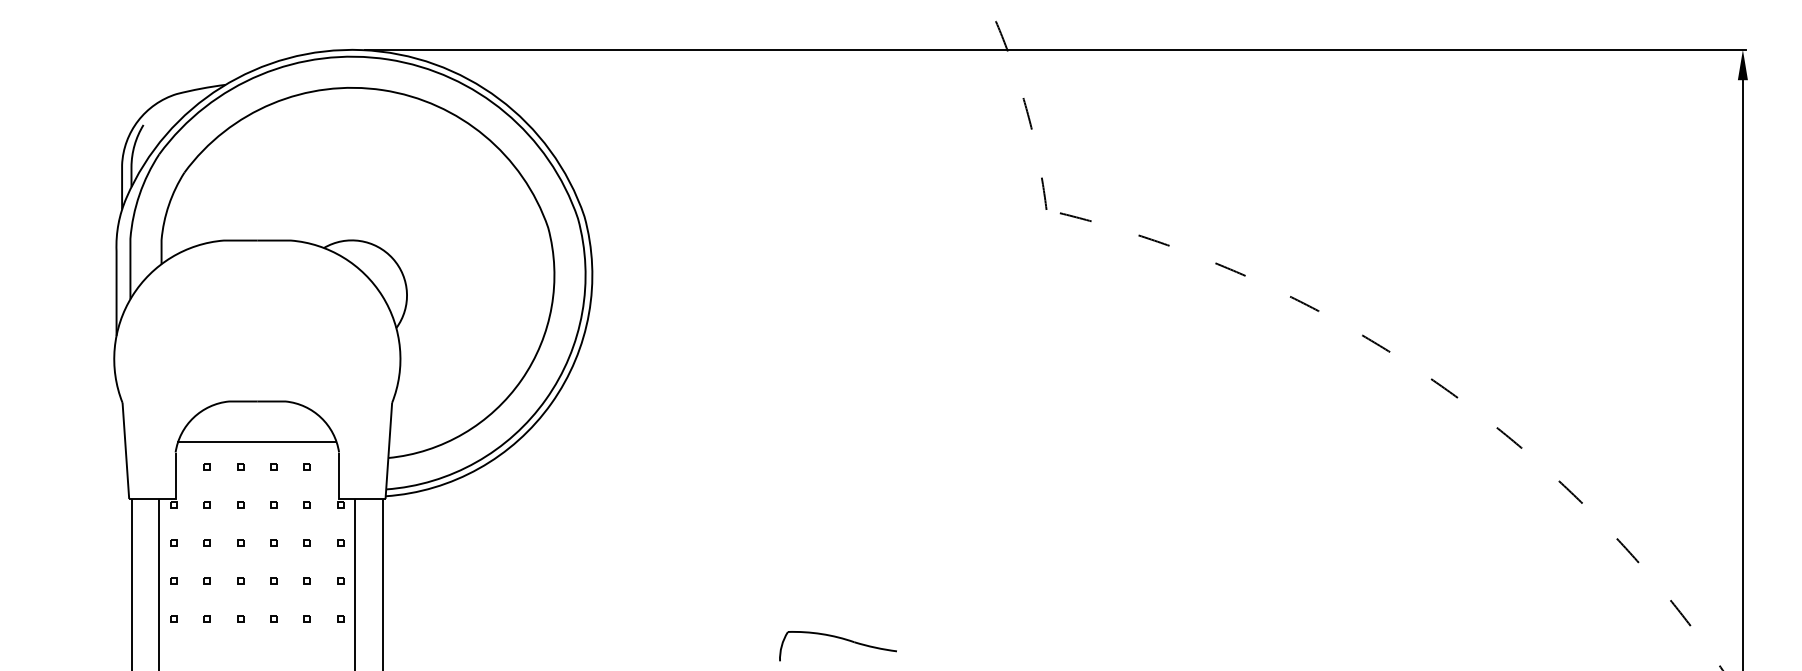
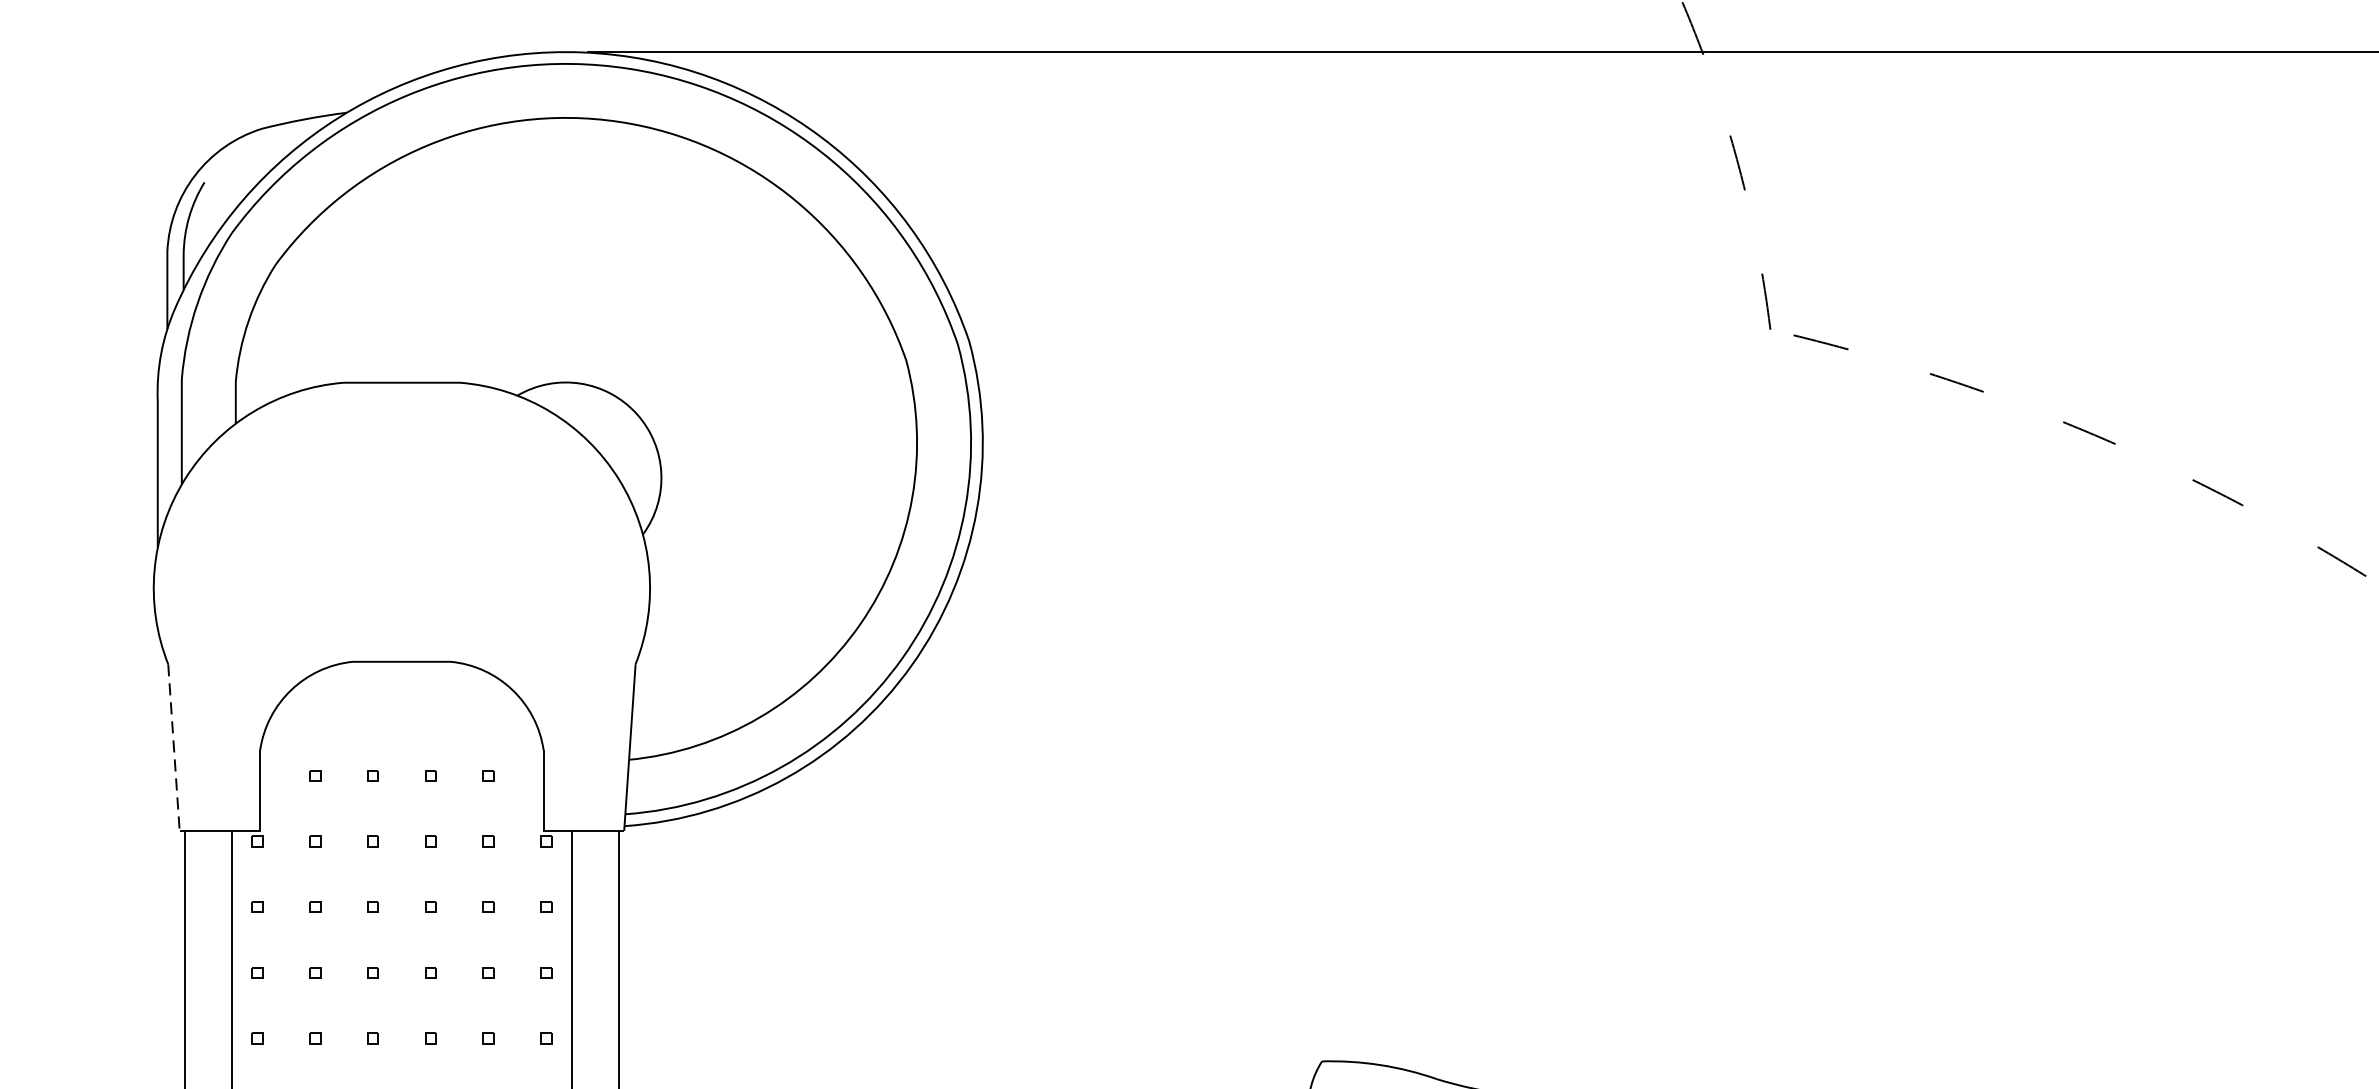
line: (257, 441) -> (402, 731), removed
line: (125, 451) -> (173, 748), solid -> dashed

